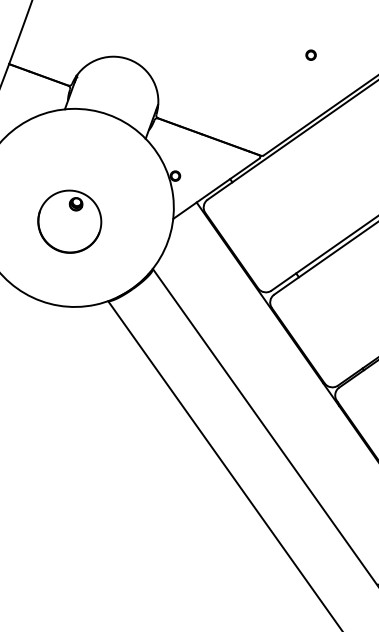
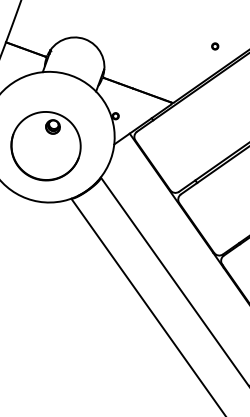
part: (311, 55) -> (215, 46), moved
part: (68, 222) -> (45, 146), size x1.67

